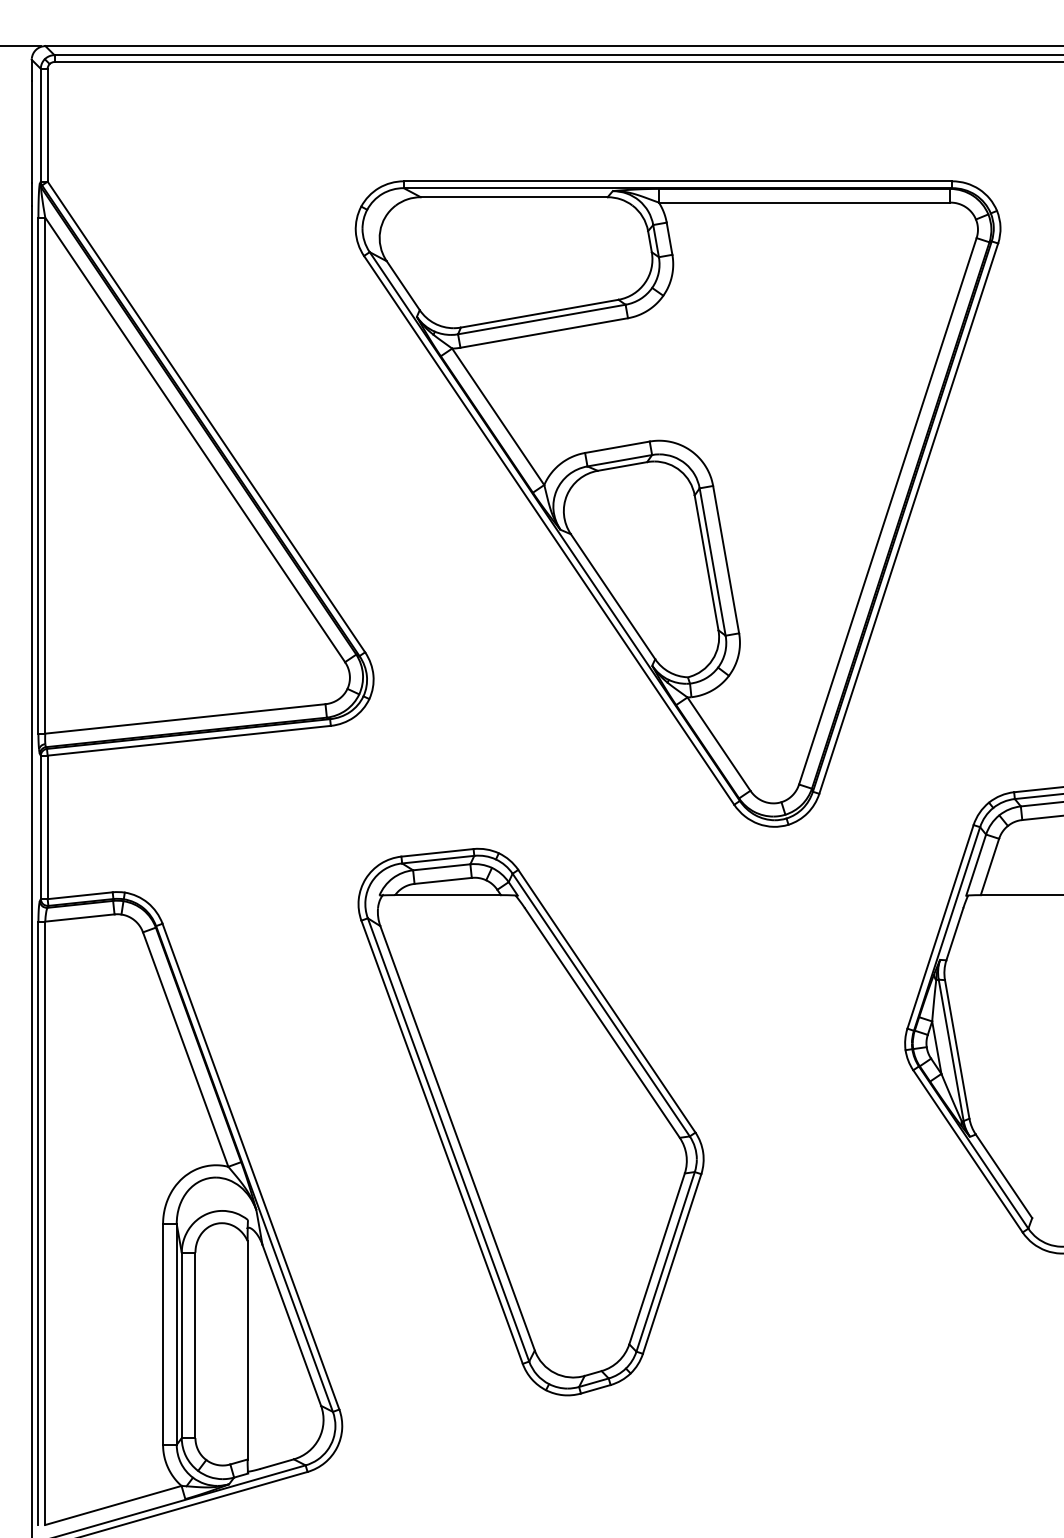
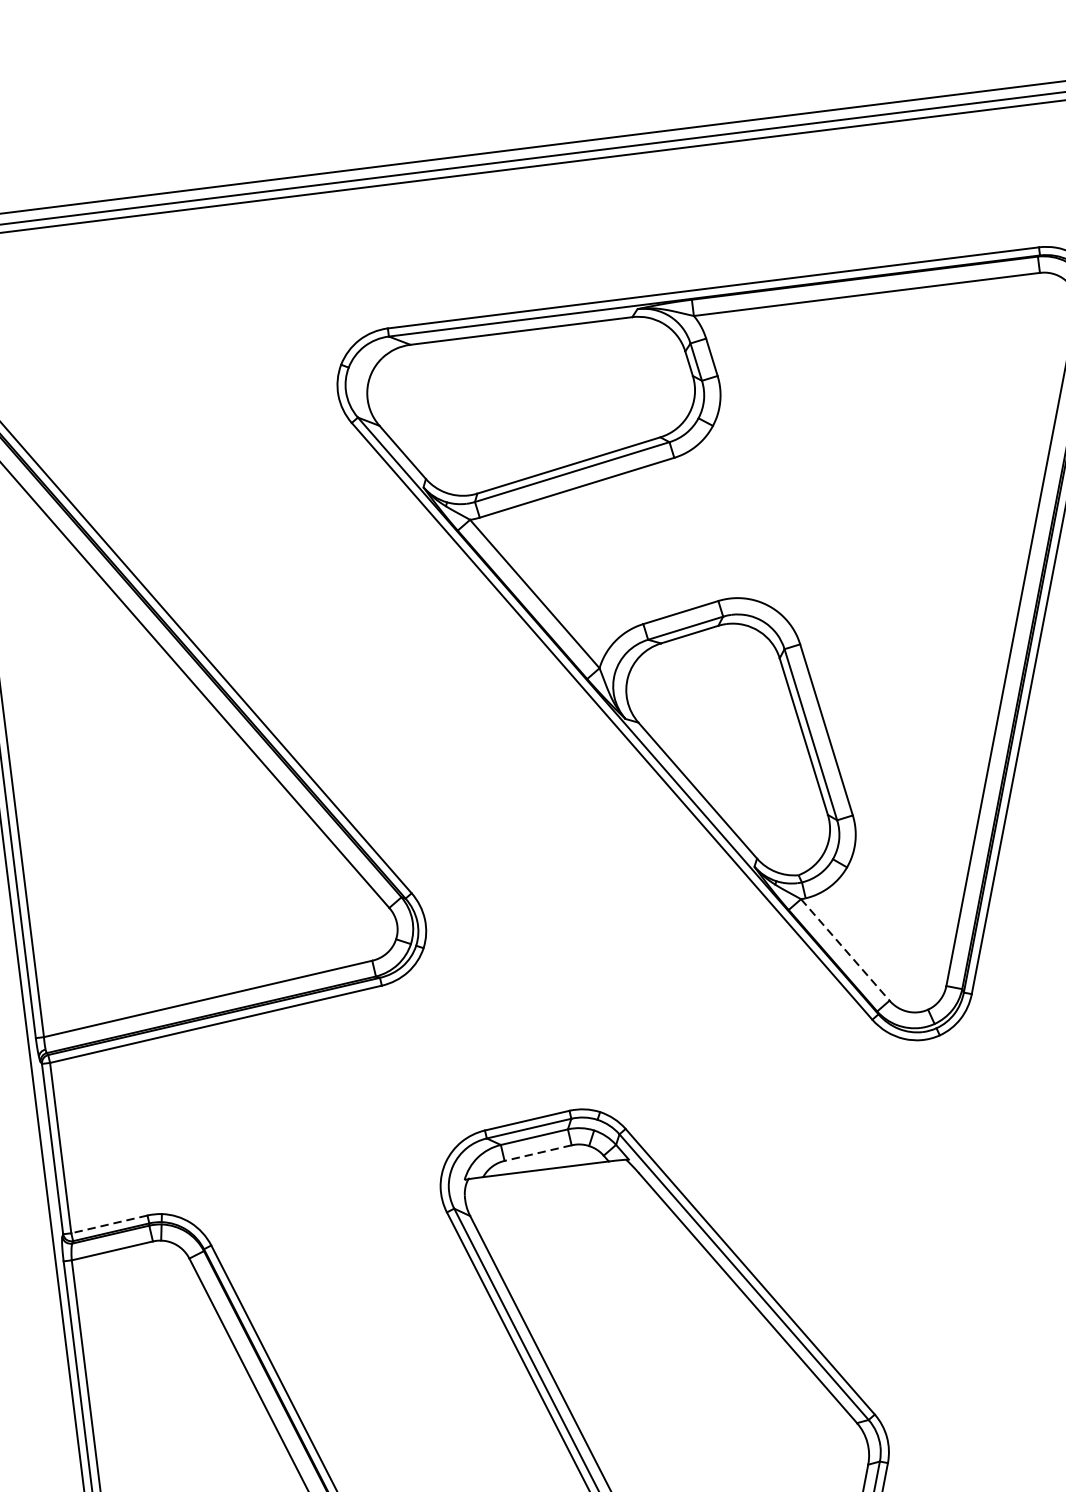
line: (719, 744) -> (845, 950), solid -> dashed
line: (443, 880) -> (538, 1152), solid -> dashed
line: (80, 895) -> (109, 1224), solid -> dashed

